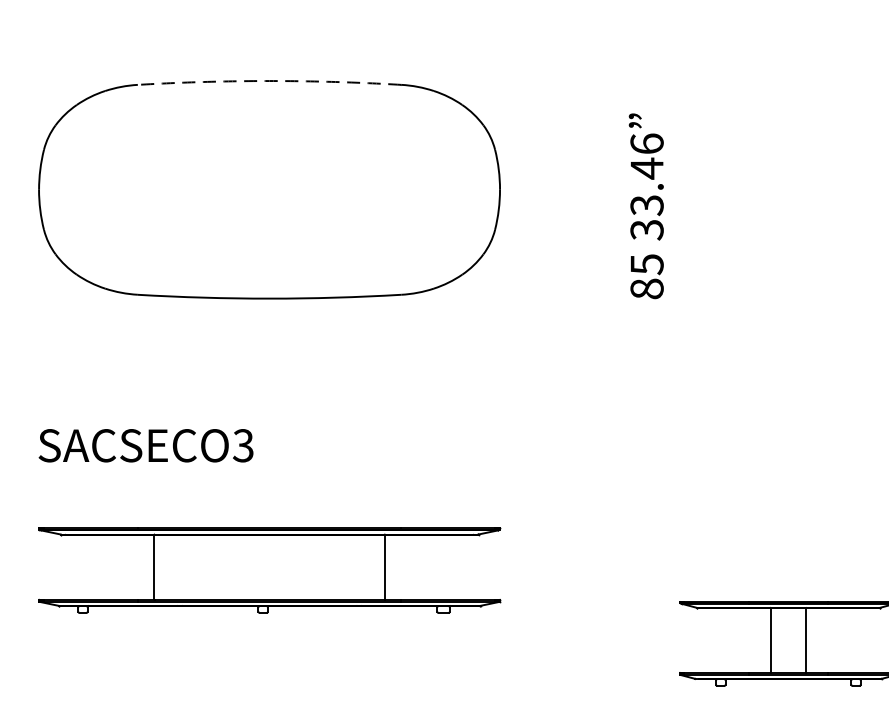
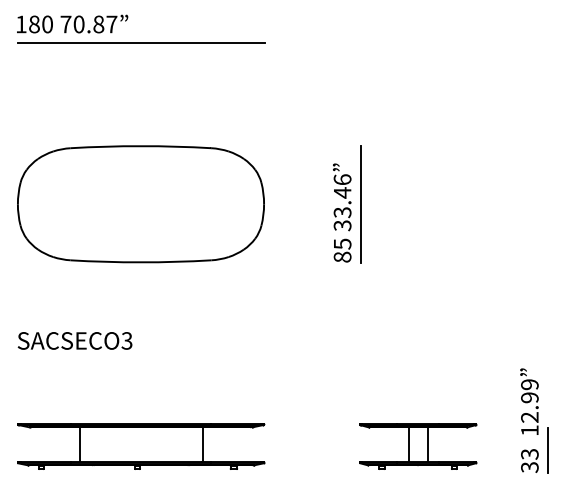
arc: (270, 81) -> (141, 146), dashed -> solid
line: (680, 190) -> (360, 204), added
part: (270, 570) -> (141, 446), moved

